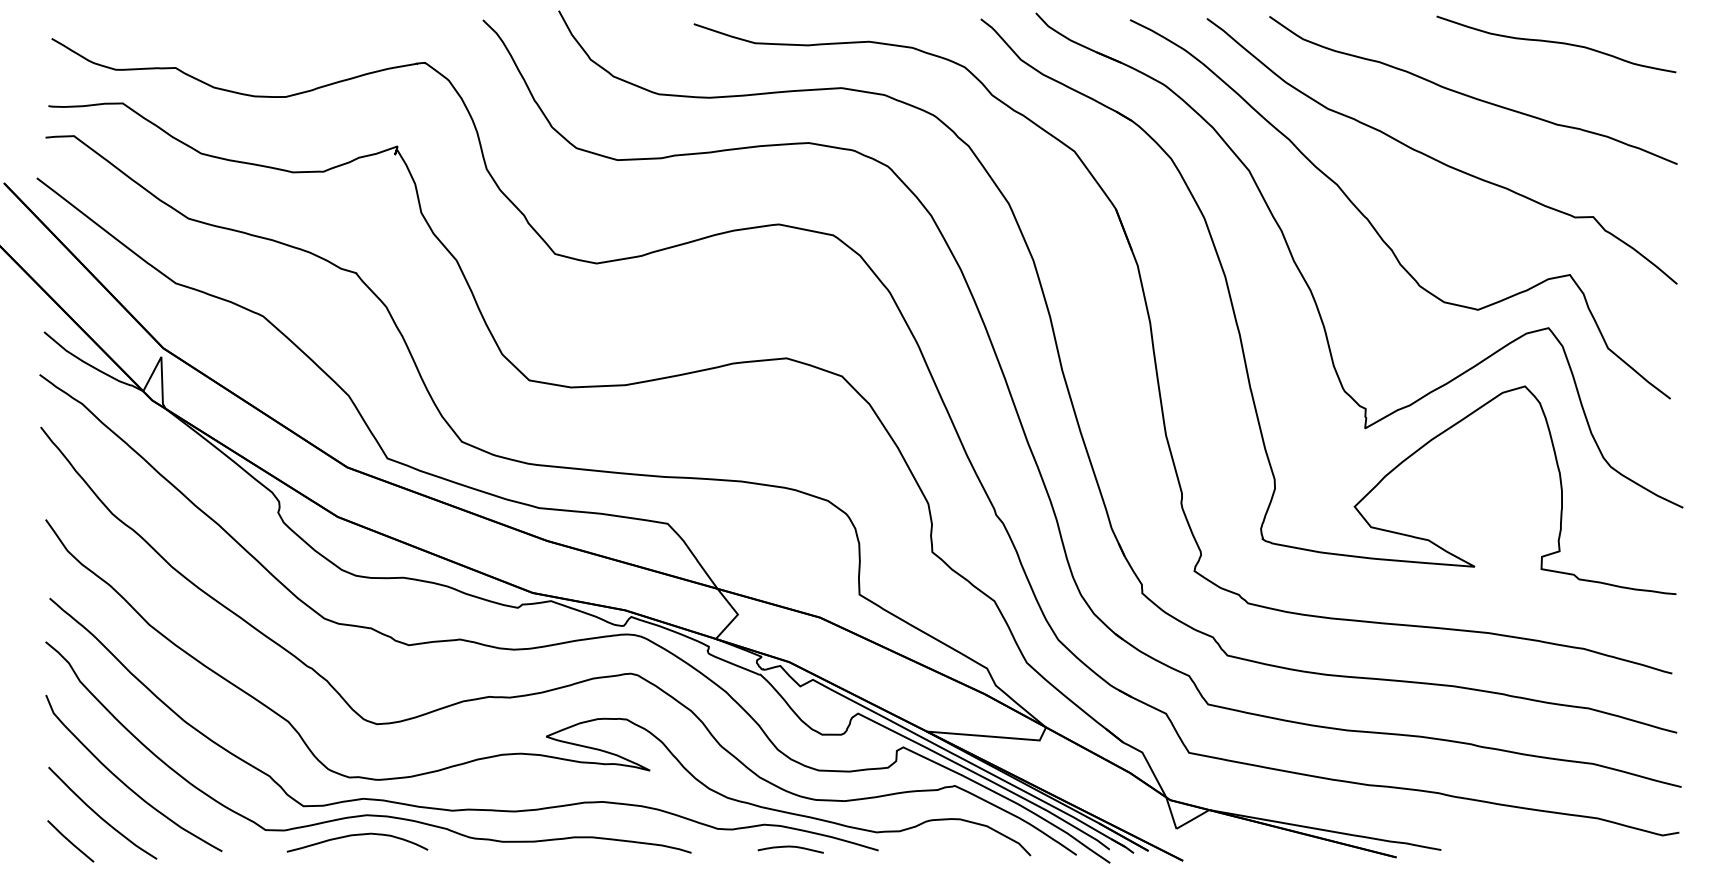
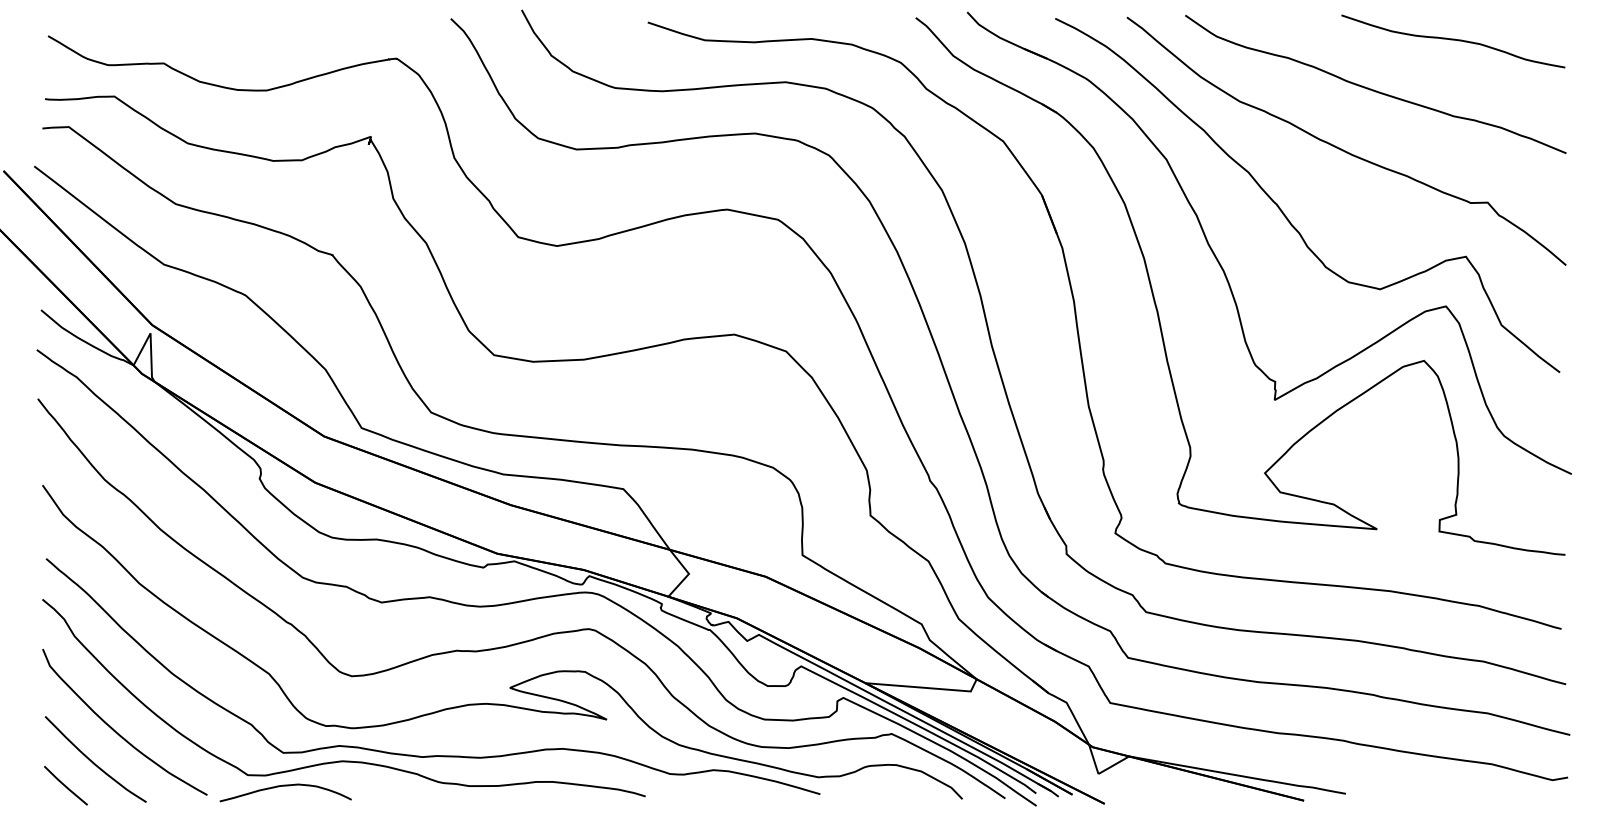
curve: (357, 835) -> (285, 786), moved
curve: (790, 847) -> (738, 791), removed

